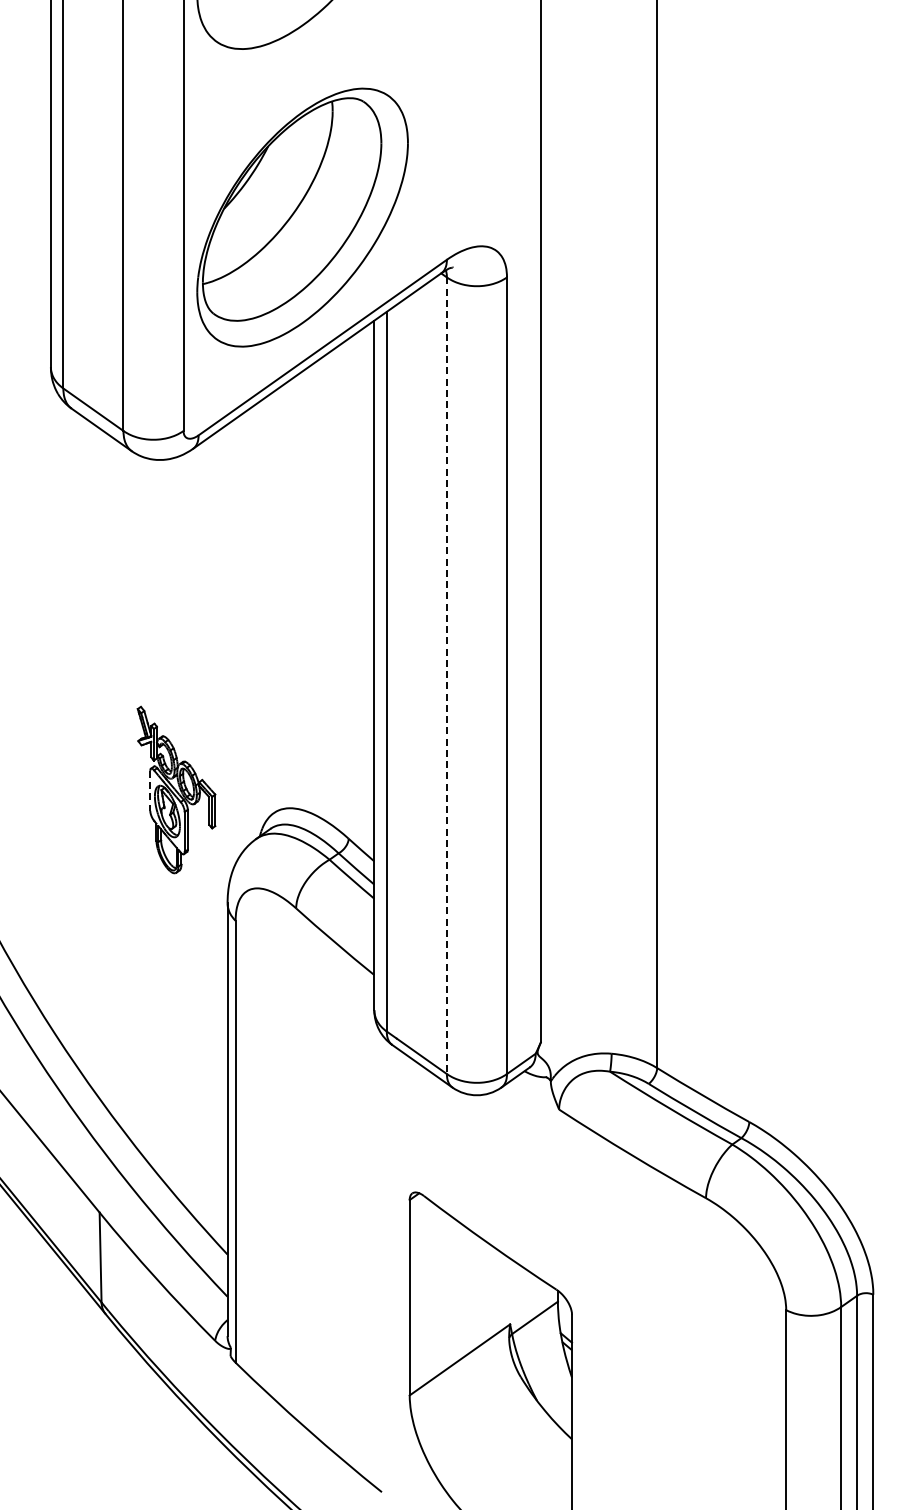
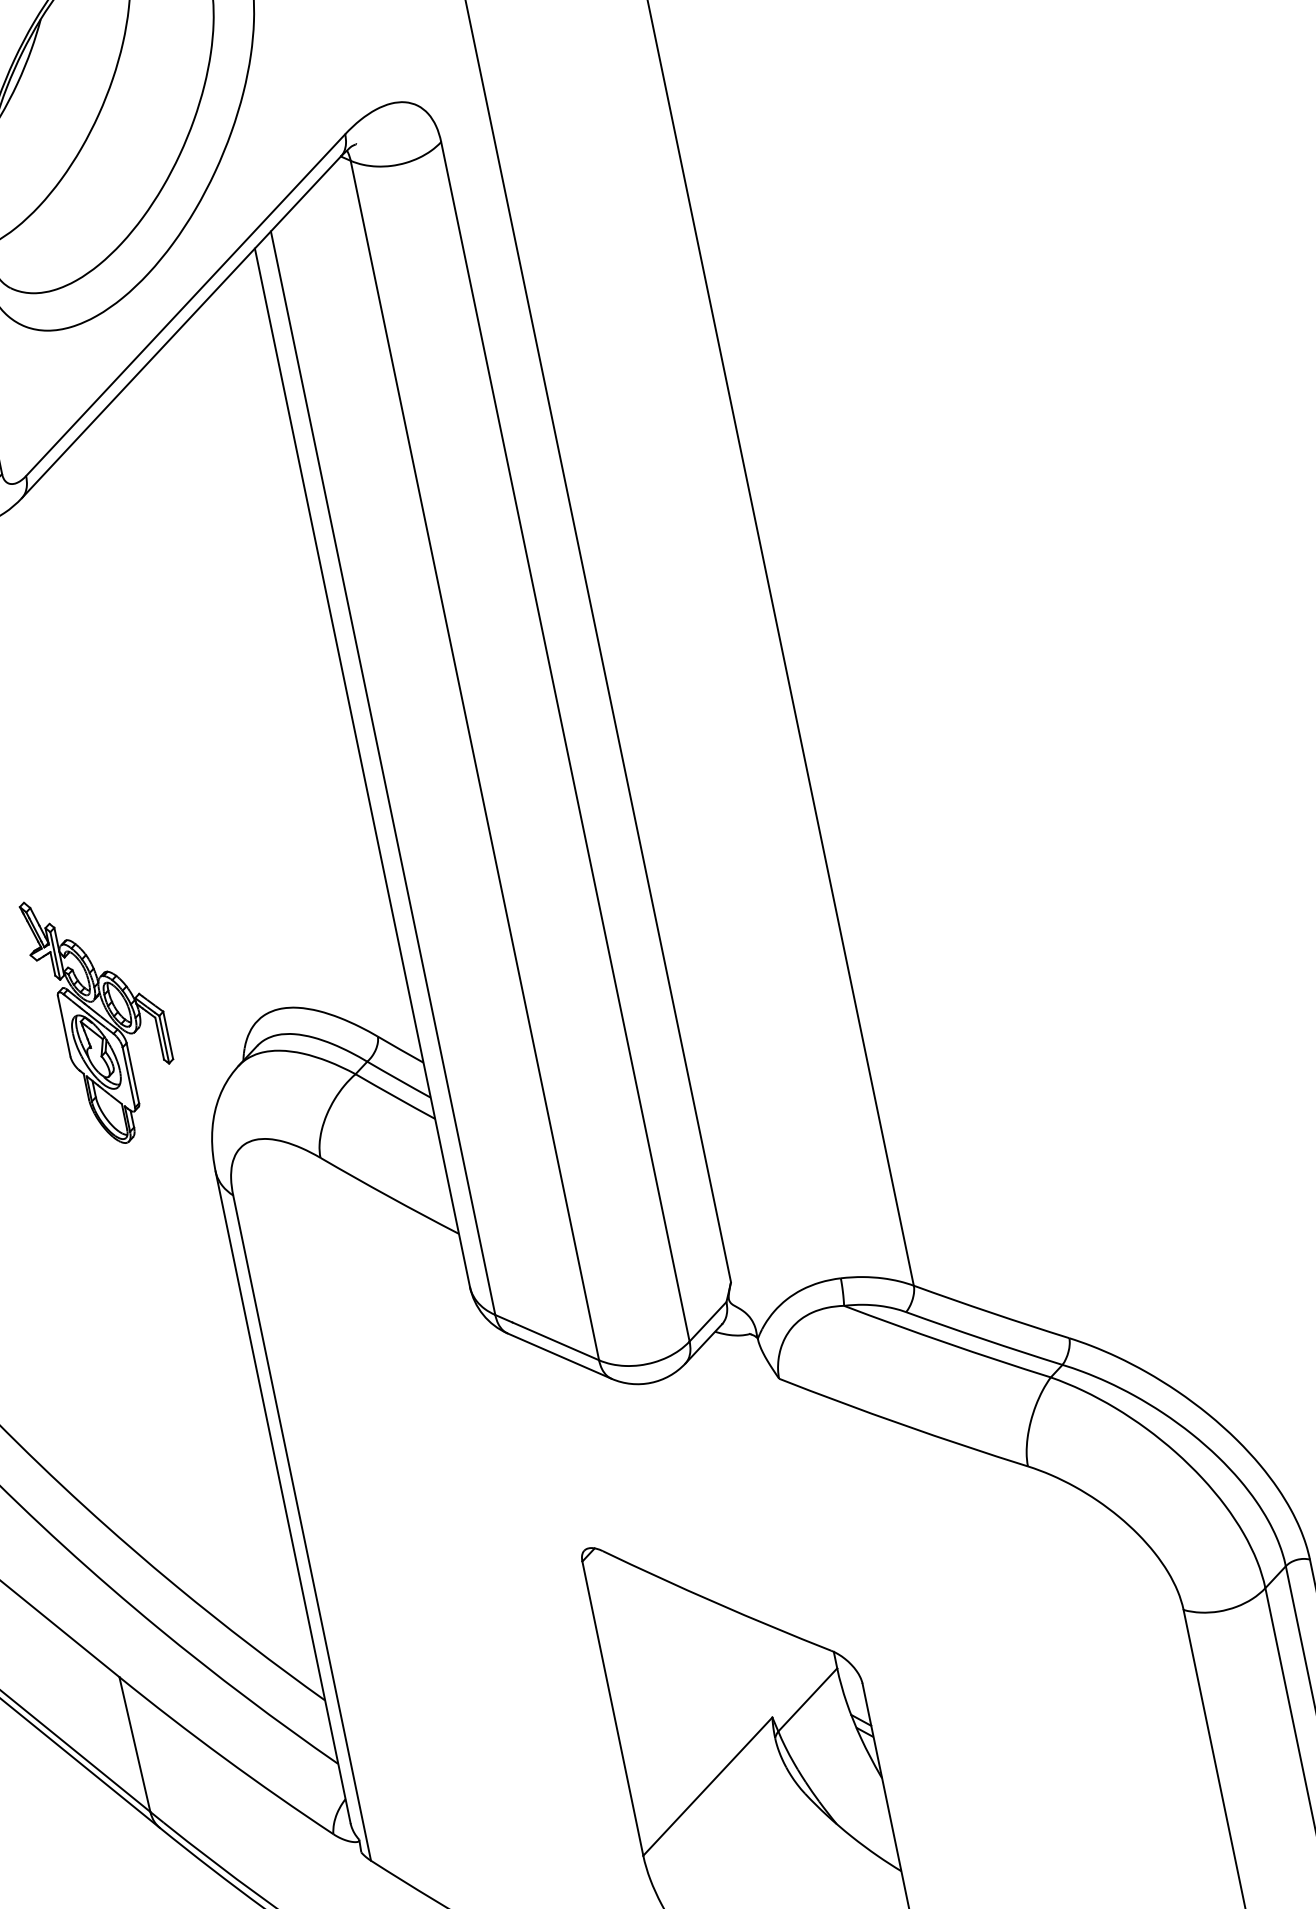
line: (446, 676) -> (474, 761), dashed -> solid
line: (150, 790) -> (64, 1025), dashed -> solid

